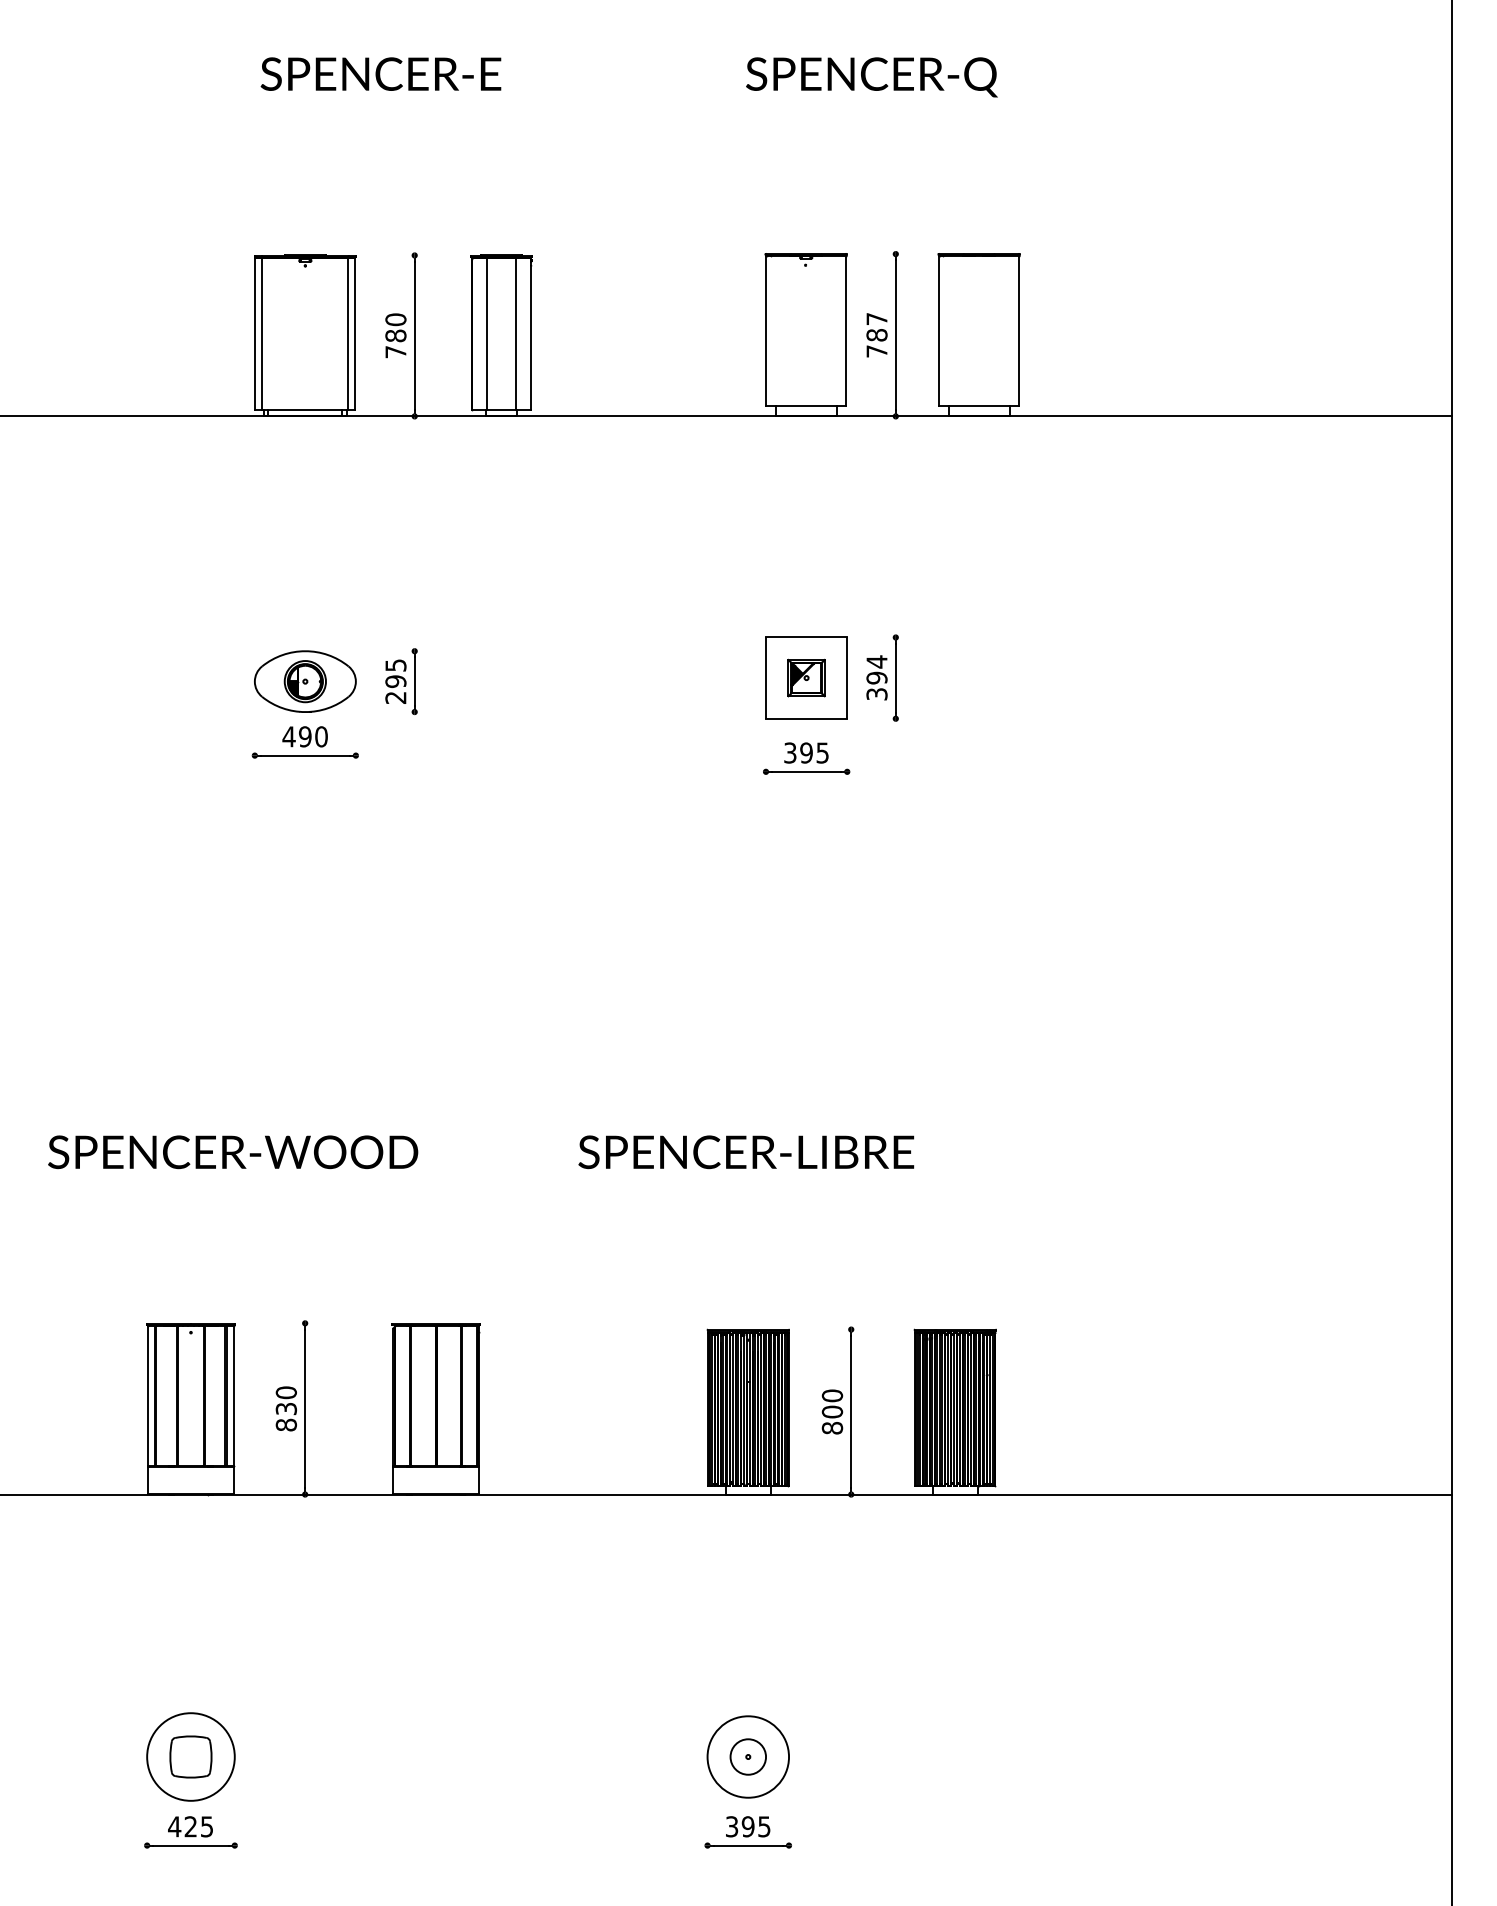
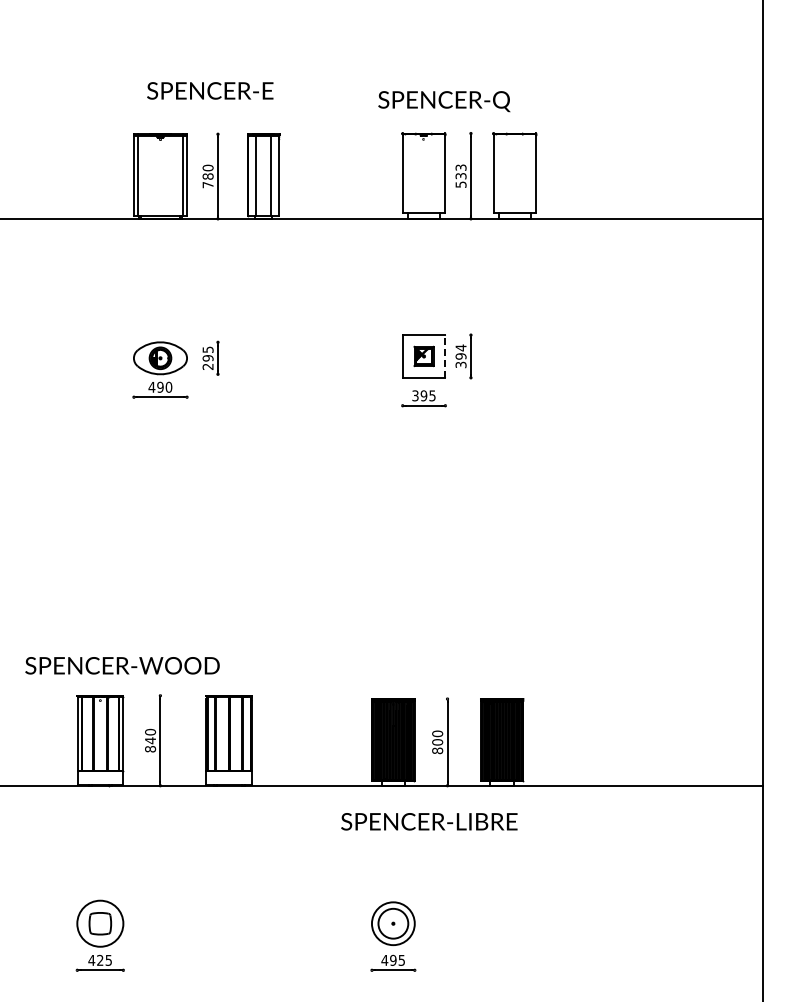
text: (381, 73) -> (210, 90), moved
text: (872, 77) -> (444, 101), moved
text: (875, 333) -> (460, 175), 787 -> 533
line: (847, 676) -> (445, 355), solid -> dashed
text: (233, 1151) -> (122, 665), moved
text: (746, 1151) -> (429, 821), moved
text: (286, 1408) -> (150, 740), 830 -> 840
circle: (748, 1756) -> (393, 923), size x1.6
text: (731, 1825) -> (384, 959), 395 -> 495

